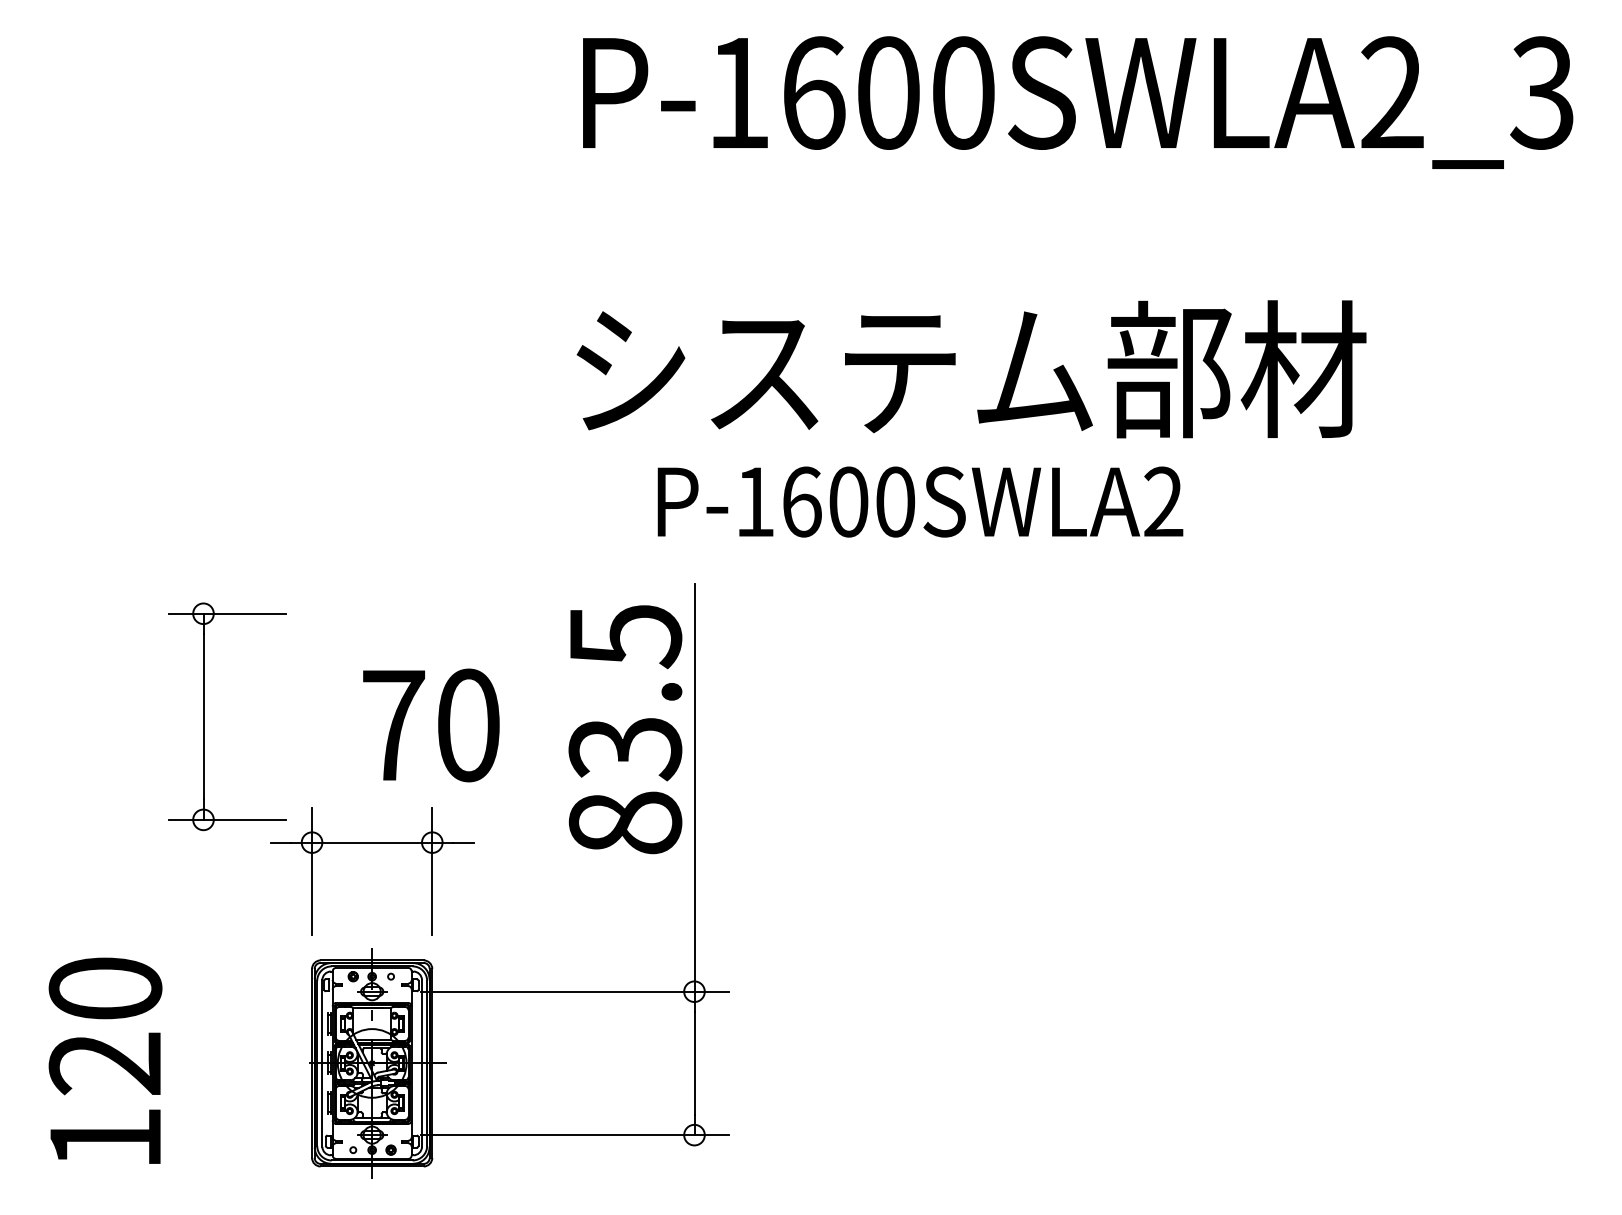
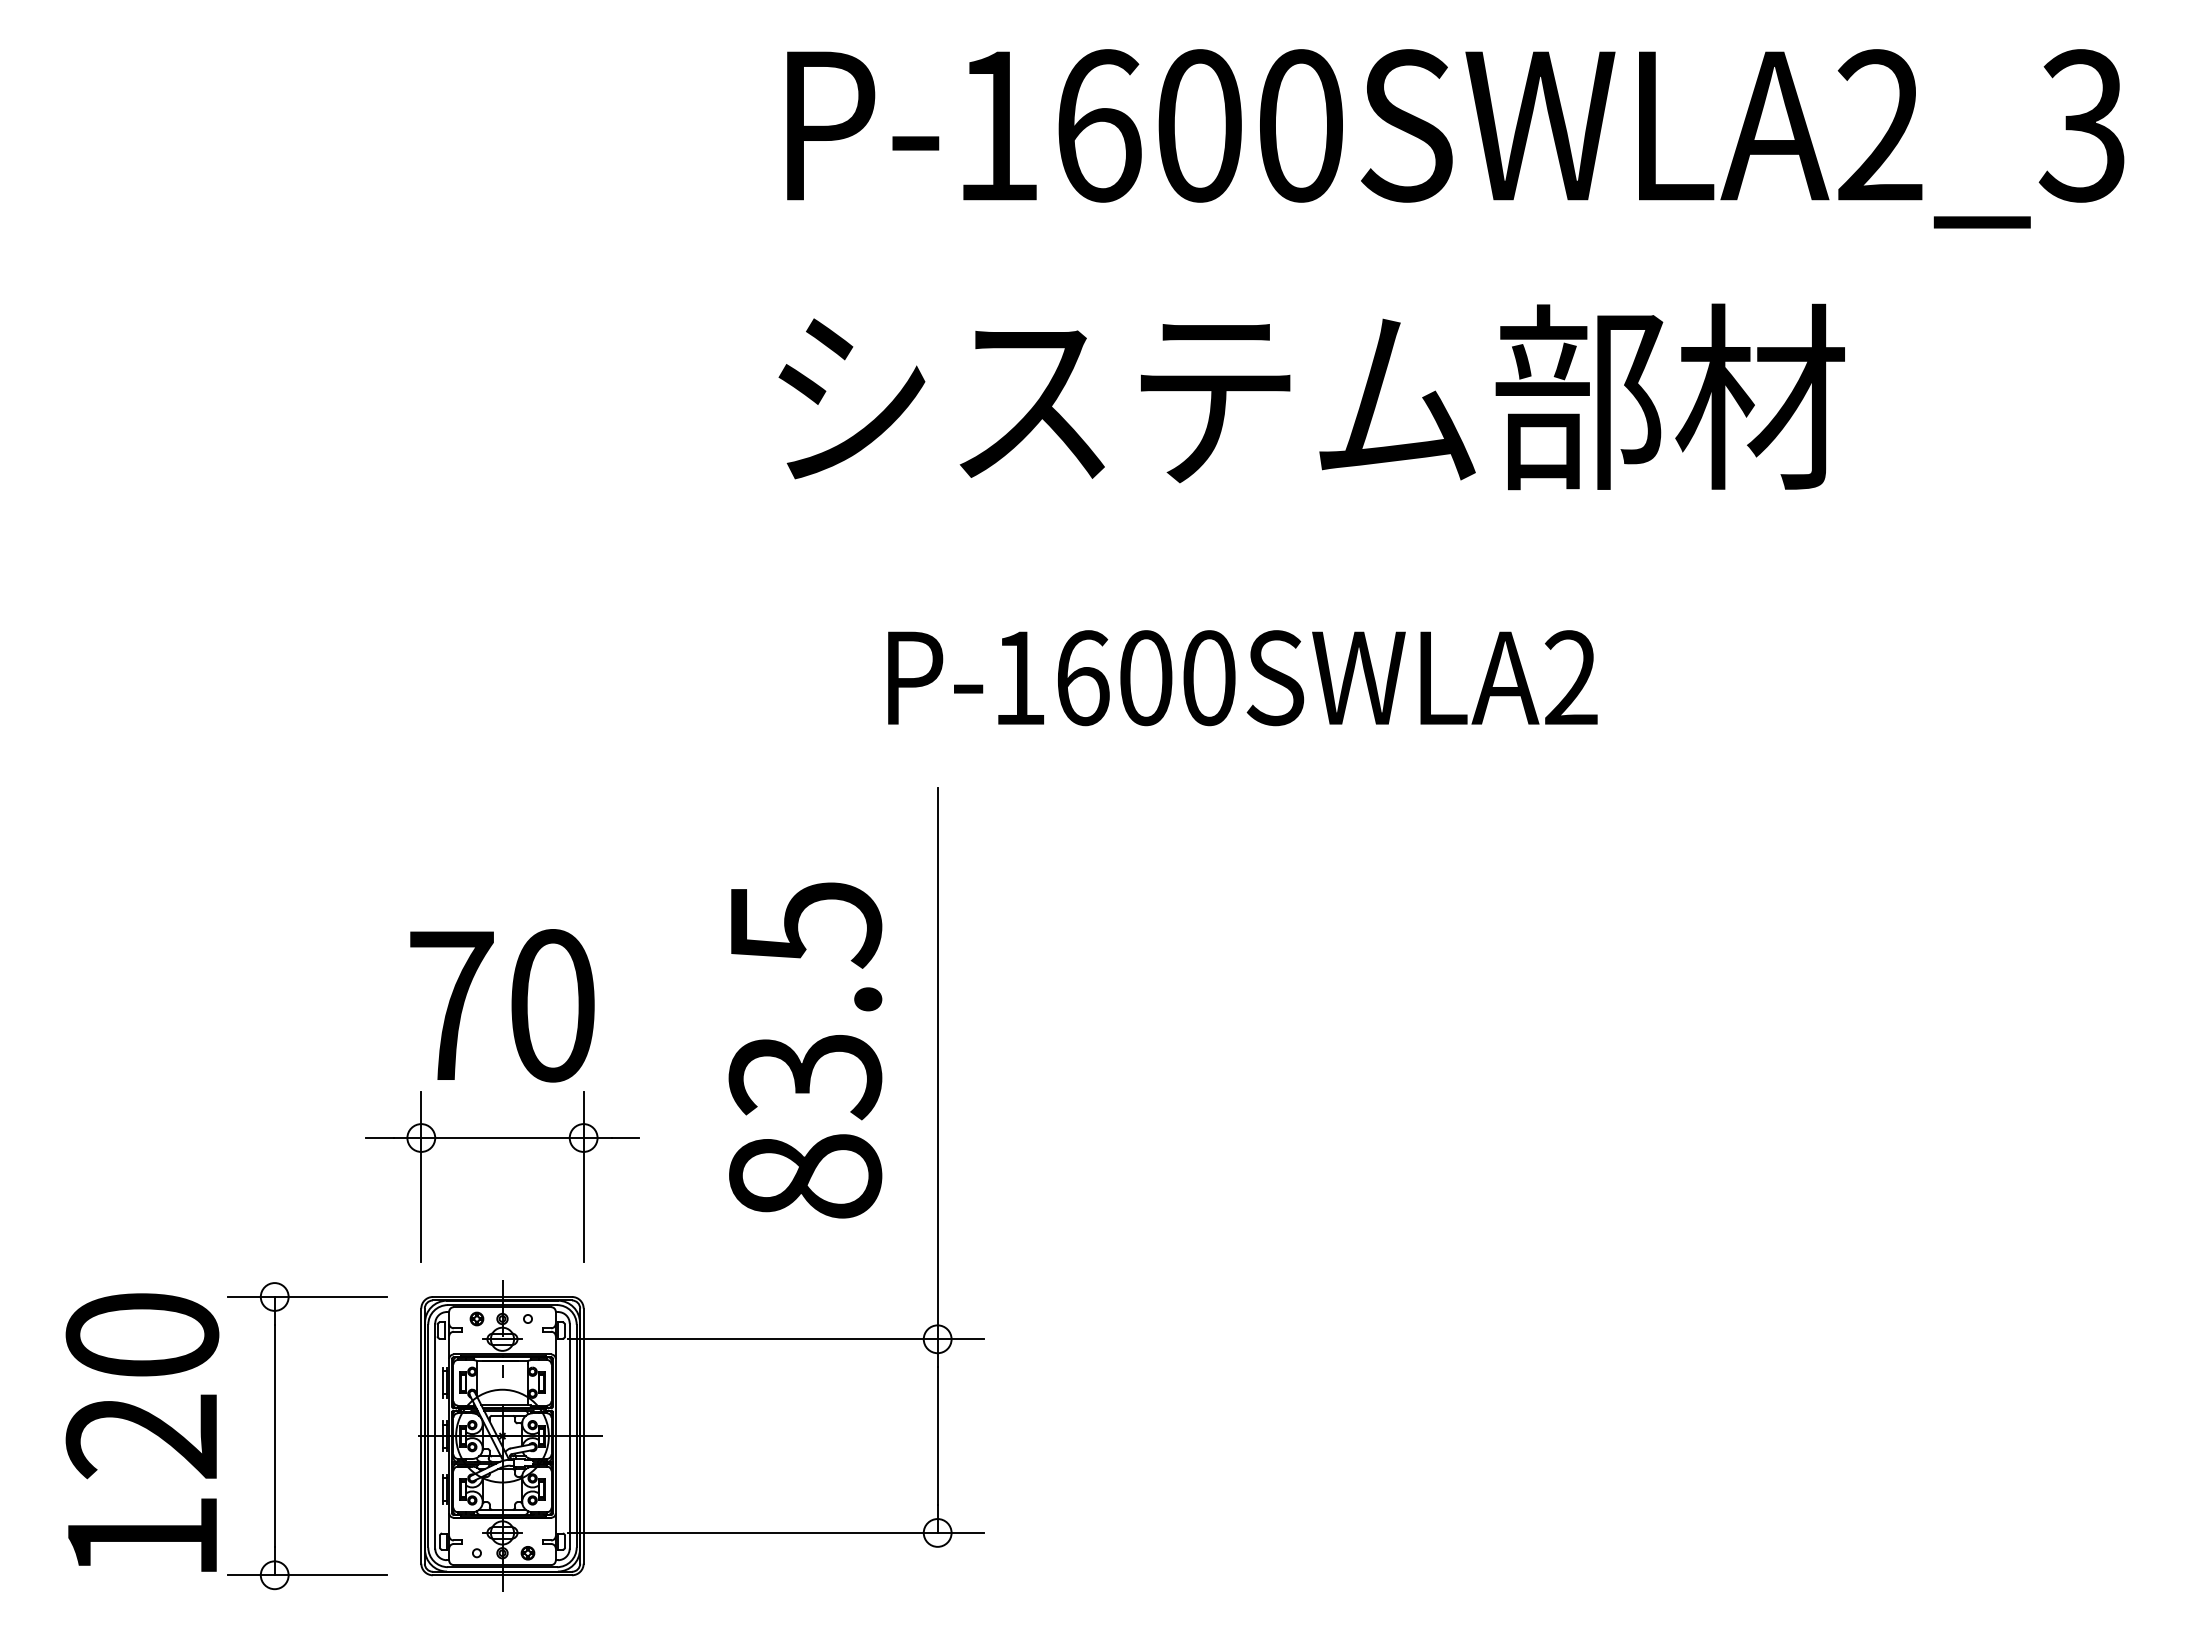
text: (971, 369) -> (1311, 396), moved
part: (204, 717) -> (275, 1436), moved
text: (431, 725) -> (502, 1005), moved
text: (625, 729) -> (805, 1050), moved

